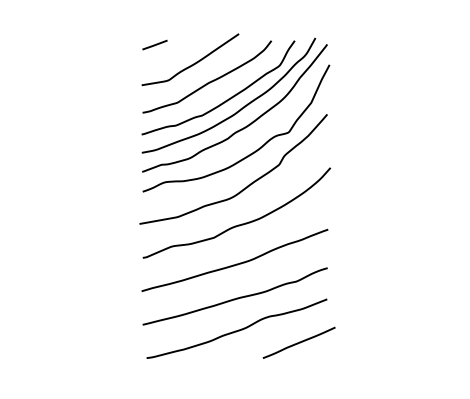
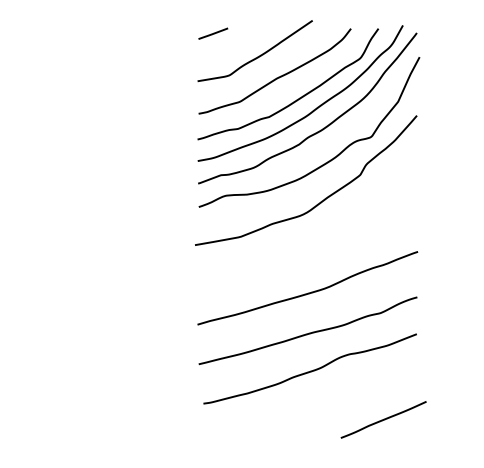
curve: (241, 223) -> (315, 244), removed
line: (298, 342) -> (382, 419), moved

